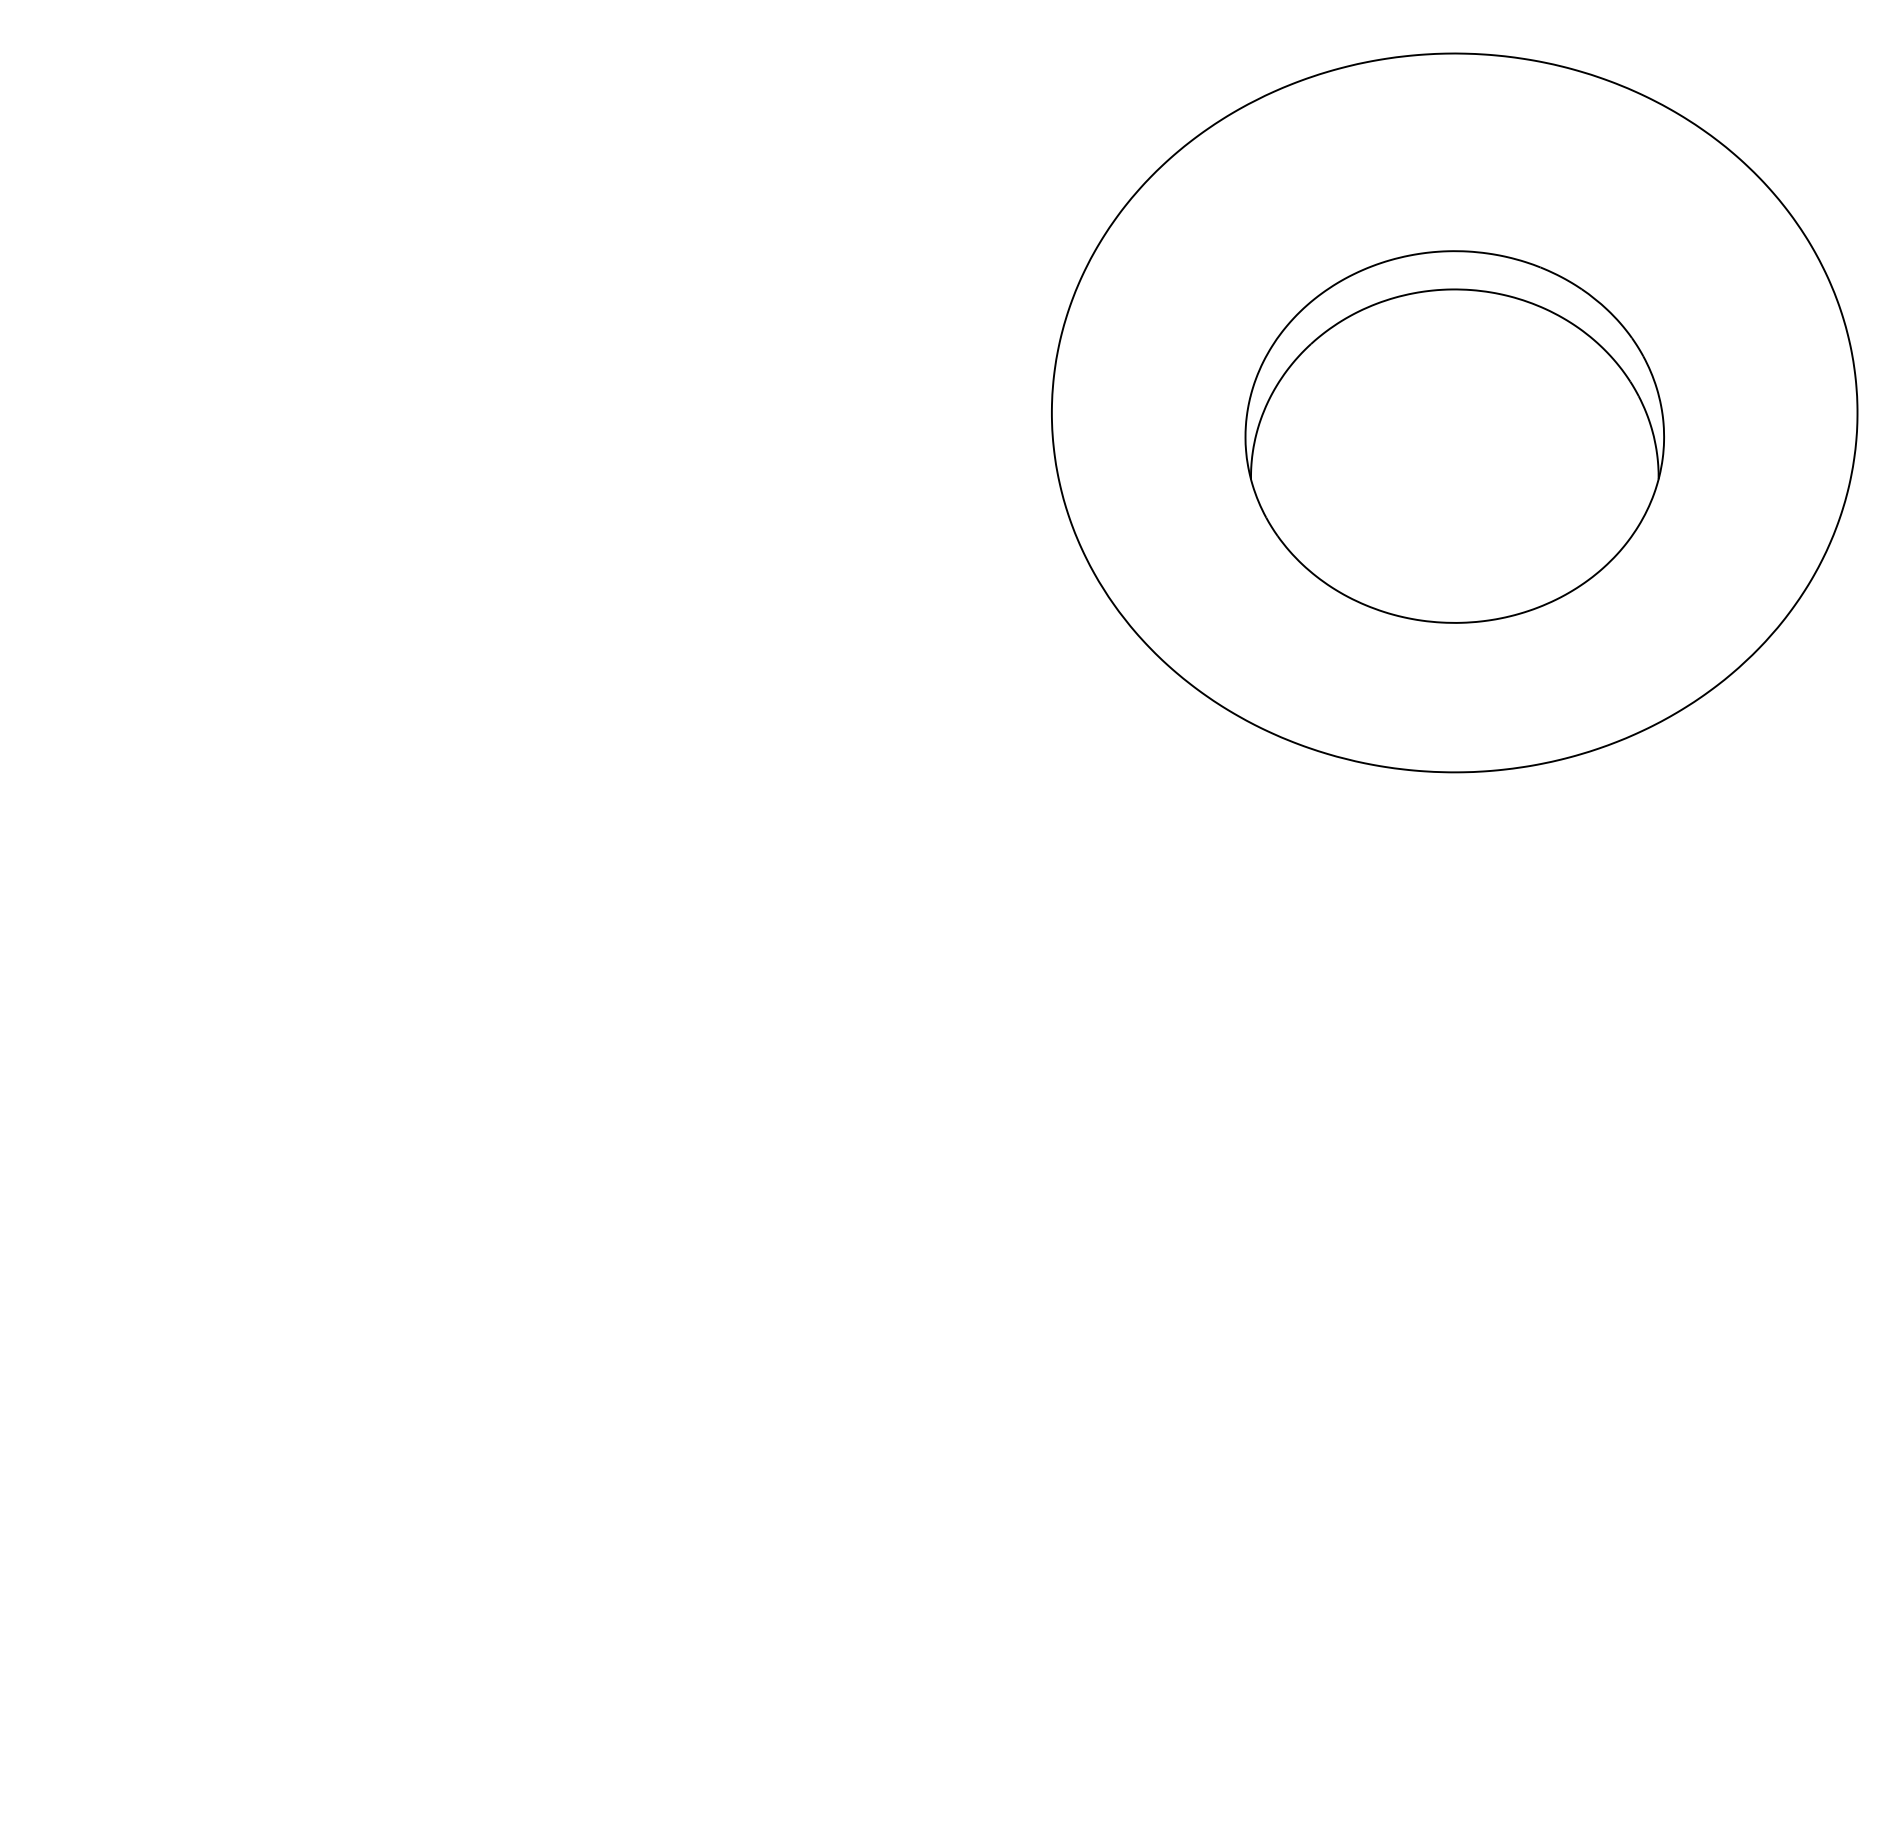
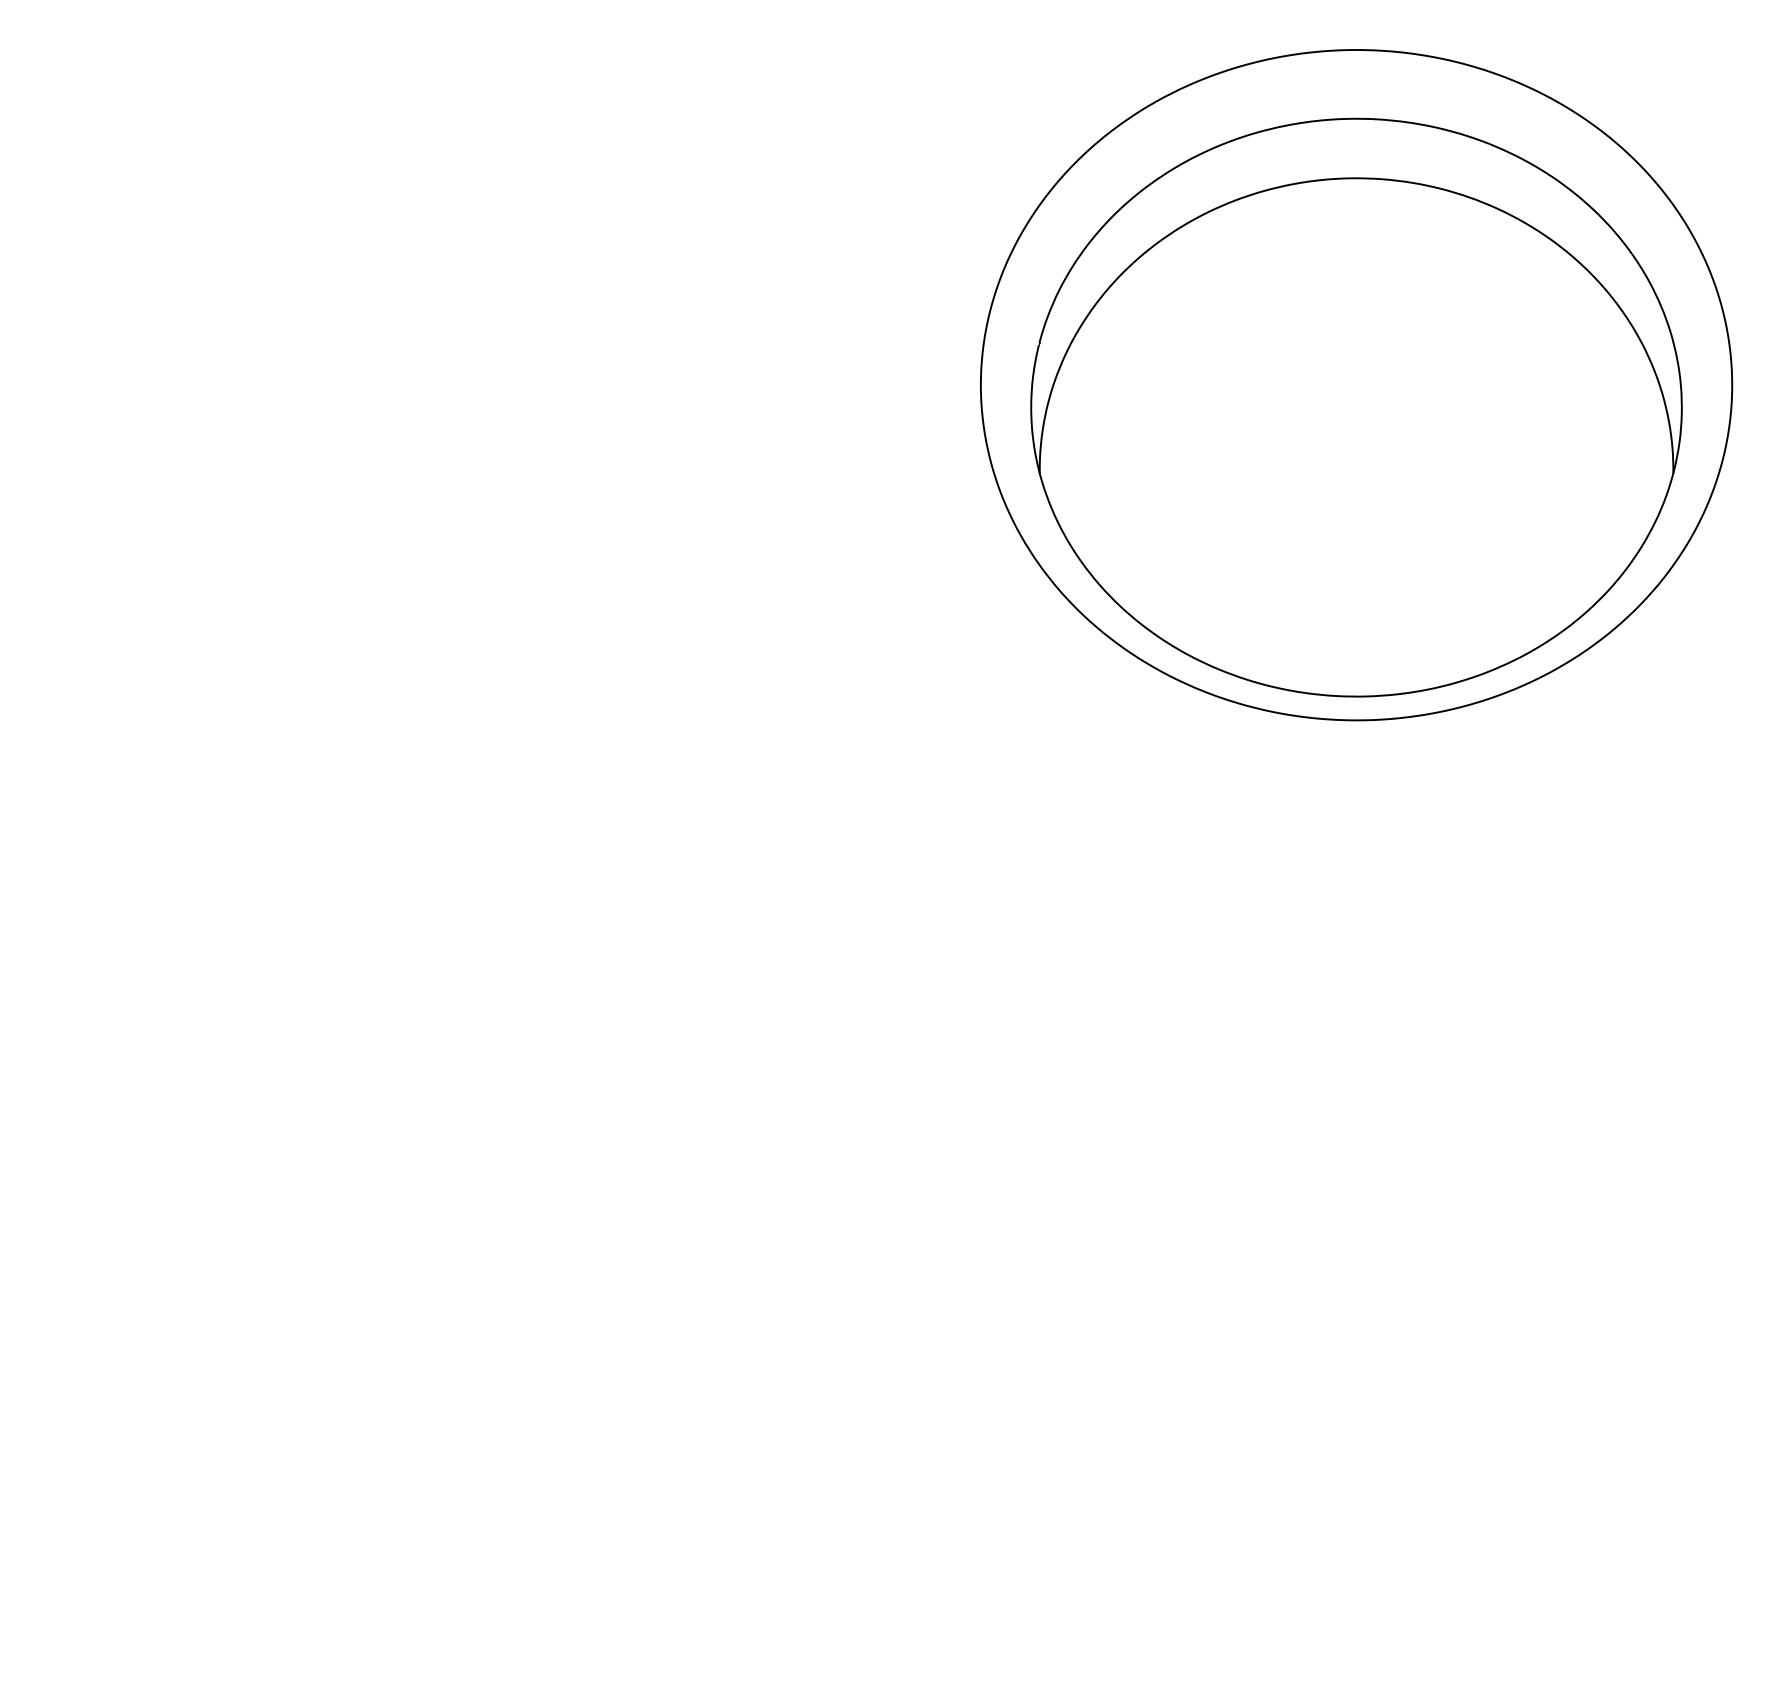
part: (1454, 436) -> (1356, 407), size x1.67

